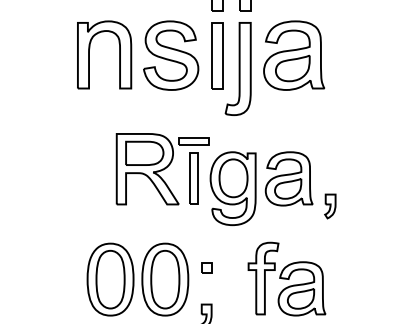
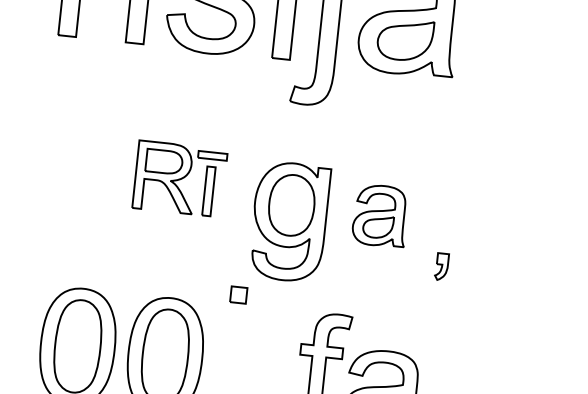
part: (162, 169) -> (179, 179), size x0.6
part: (288, 178) -> (379, 215), size x0.7
part: (330, 206) -> (442, 266), size x0.7
part: (206, 267) -> (238, 293), moved

